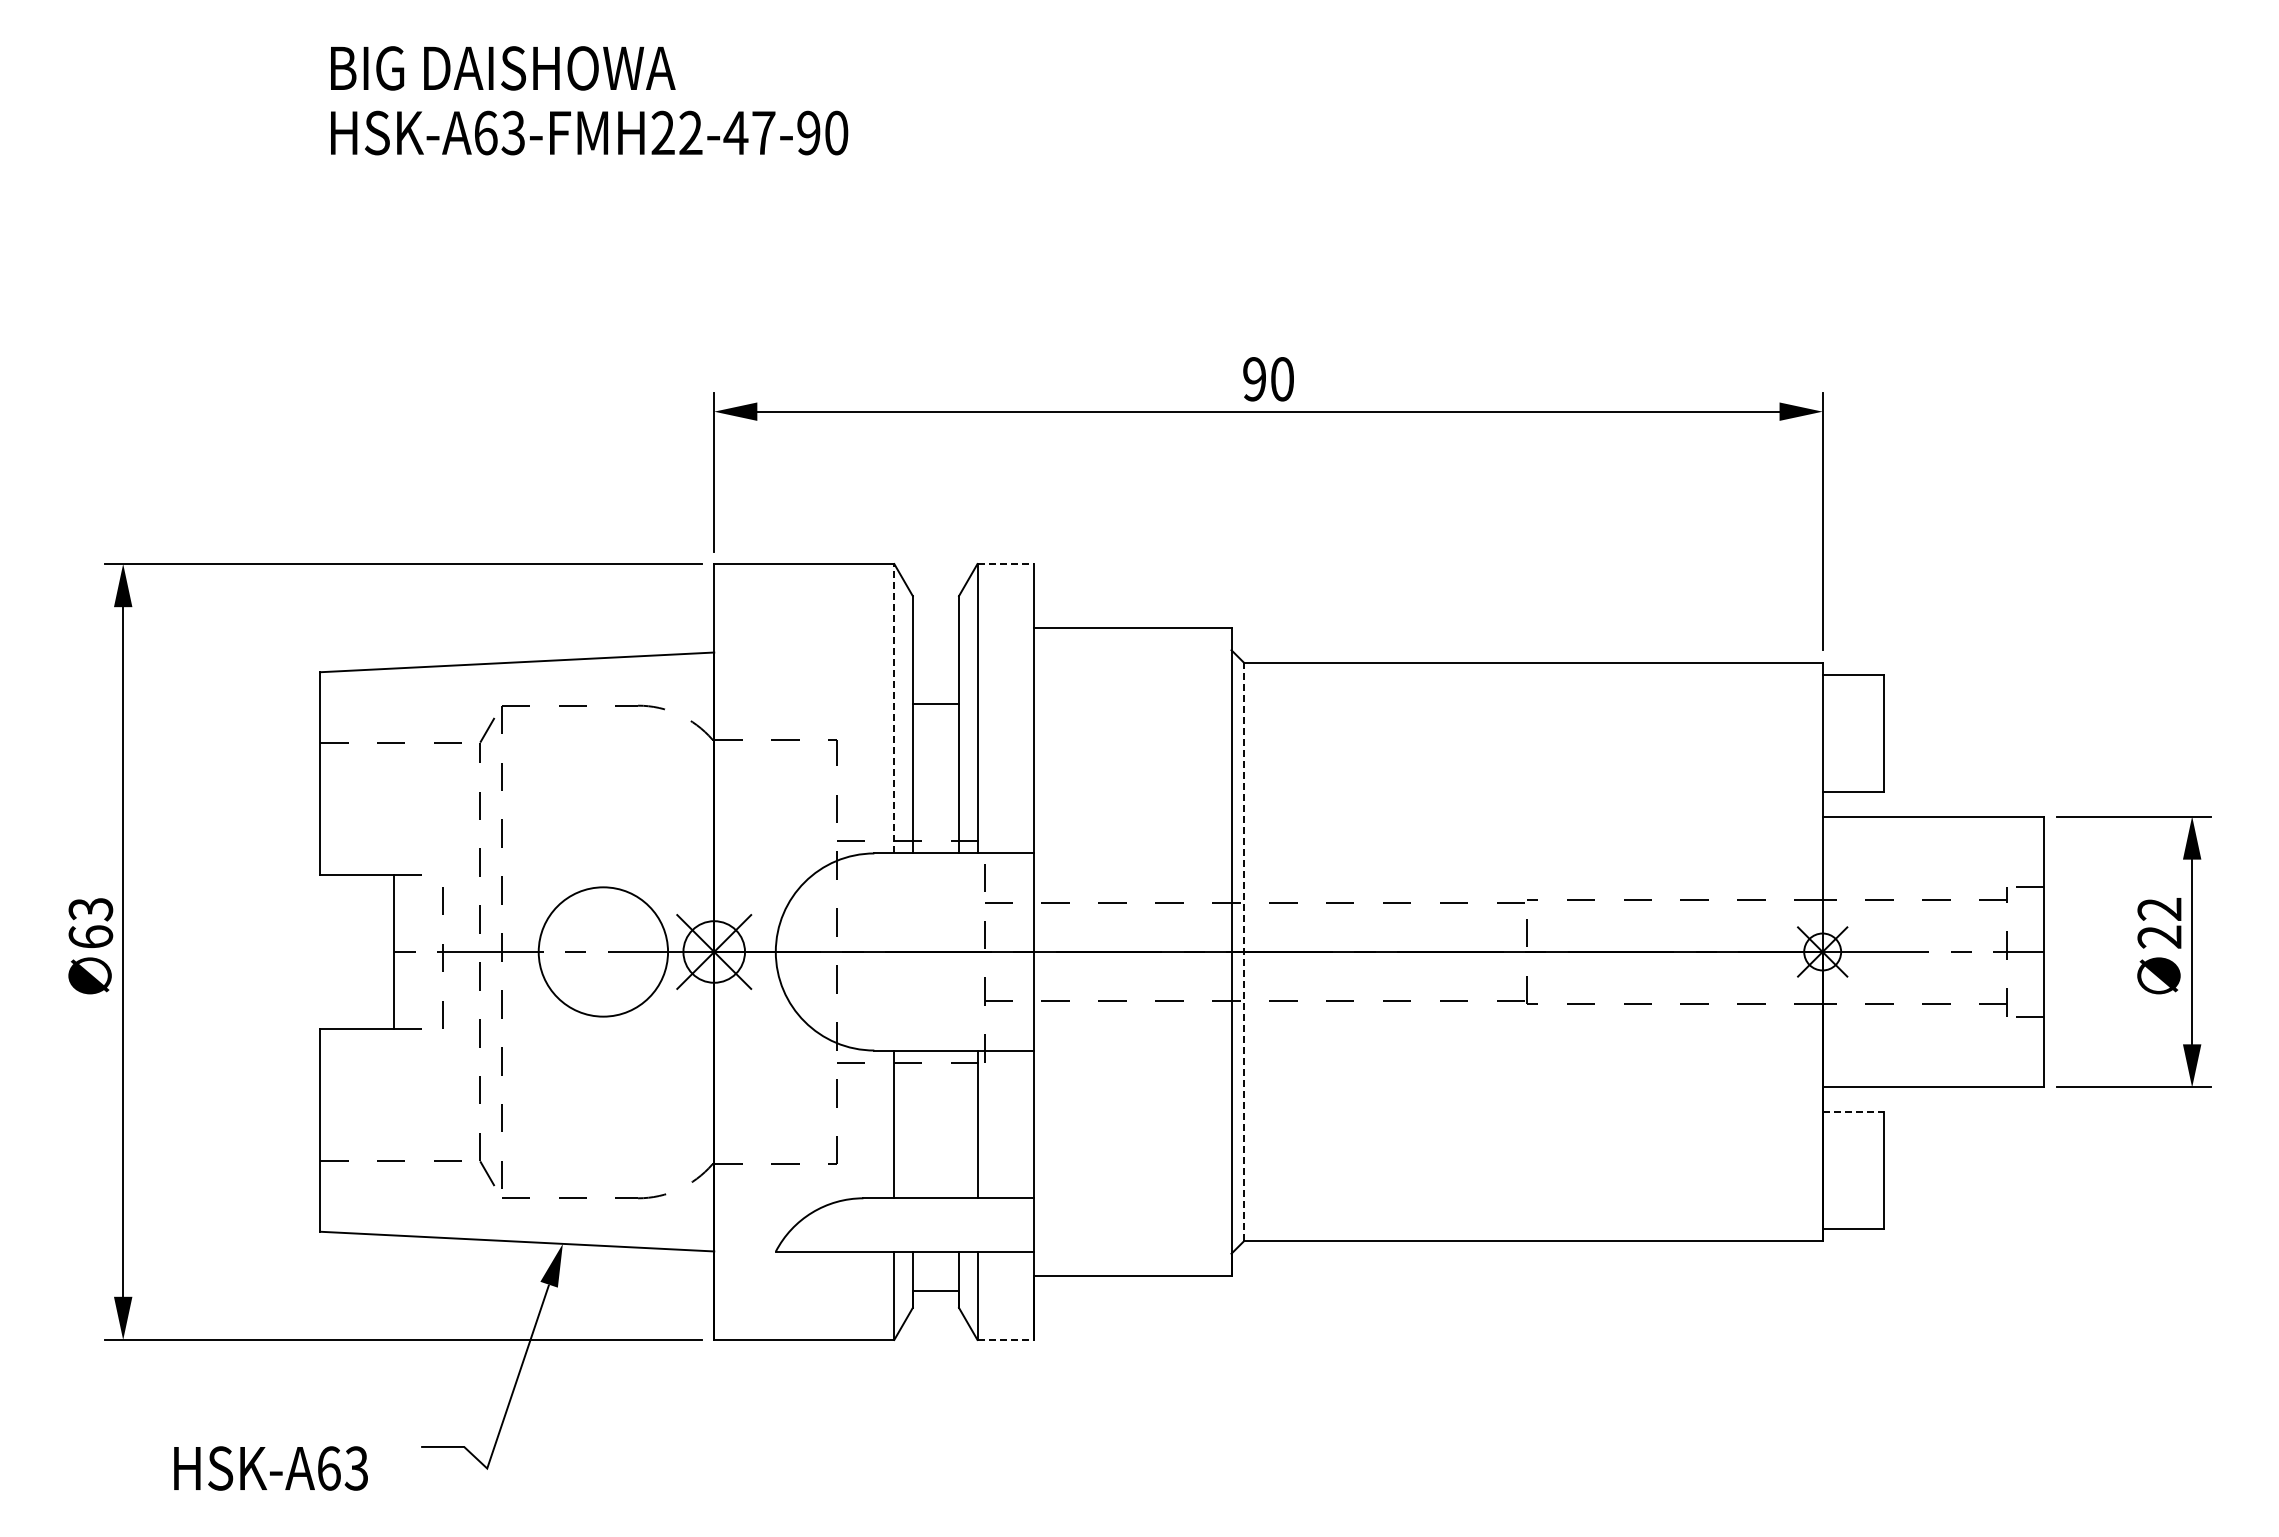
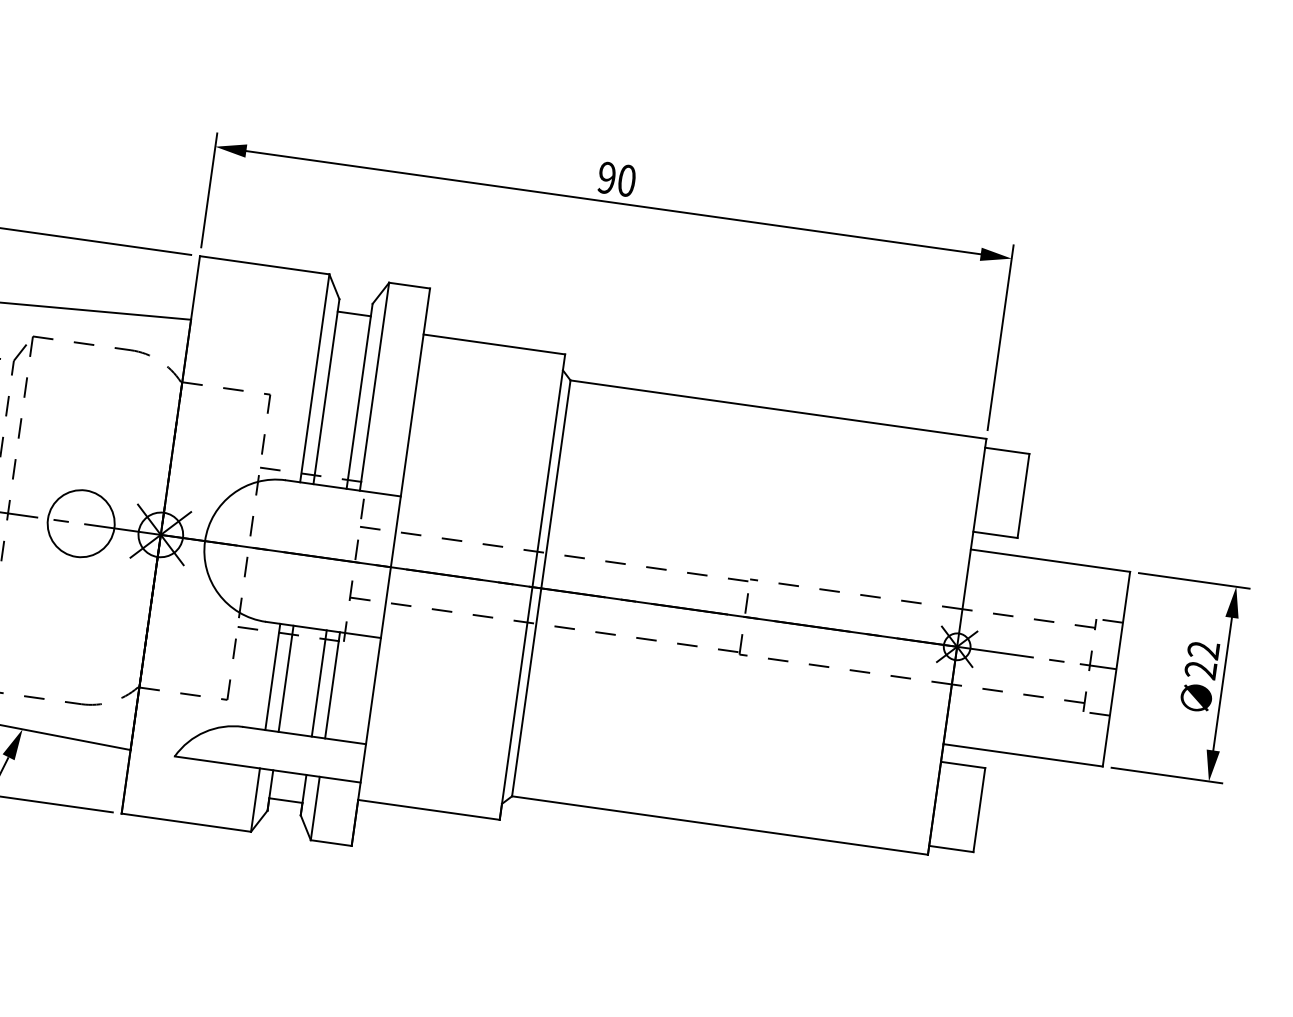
line: (1006, 564) -> (409, 286), dashed -> solid
line: (935, 704) -> (353, 314), moved
line: (894, 708) -> (314, 378), dashed -> solid
circle: (603, 951) -> (81, 523), size x0.71
line: (1243, 951) -> (541, 587), dashed -> solid
line: (1853, 1112) -> (963, 765), dashed -> solid
line: (912, 1124) -> (285, 678), added
line: (959, 1124) -> (319, 683), added
line: (1006, 1339) -> (331, 842), dashed -> solid

